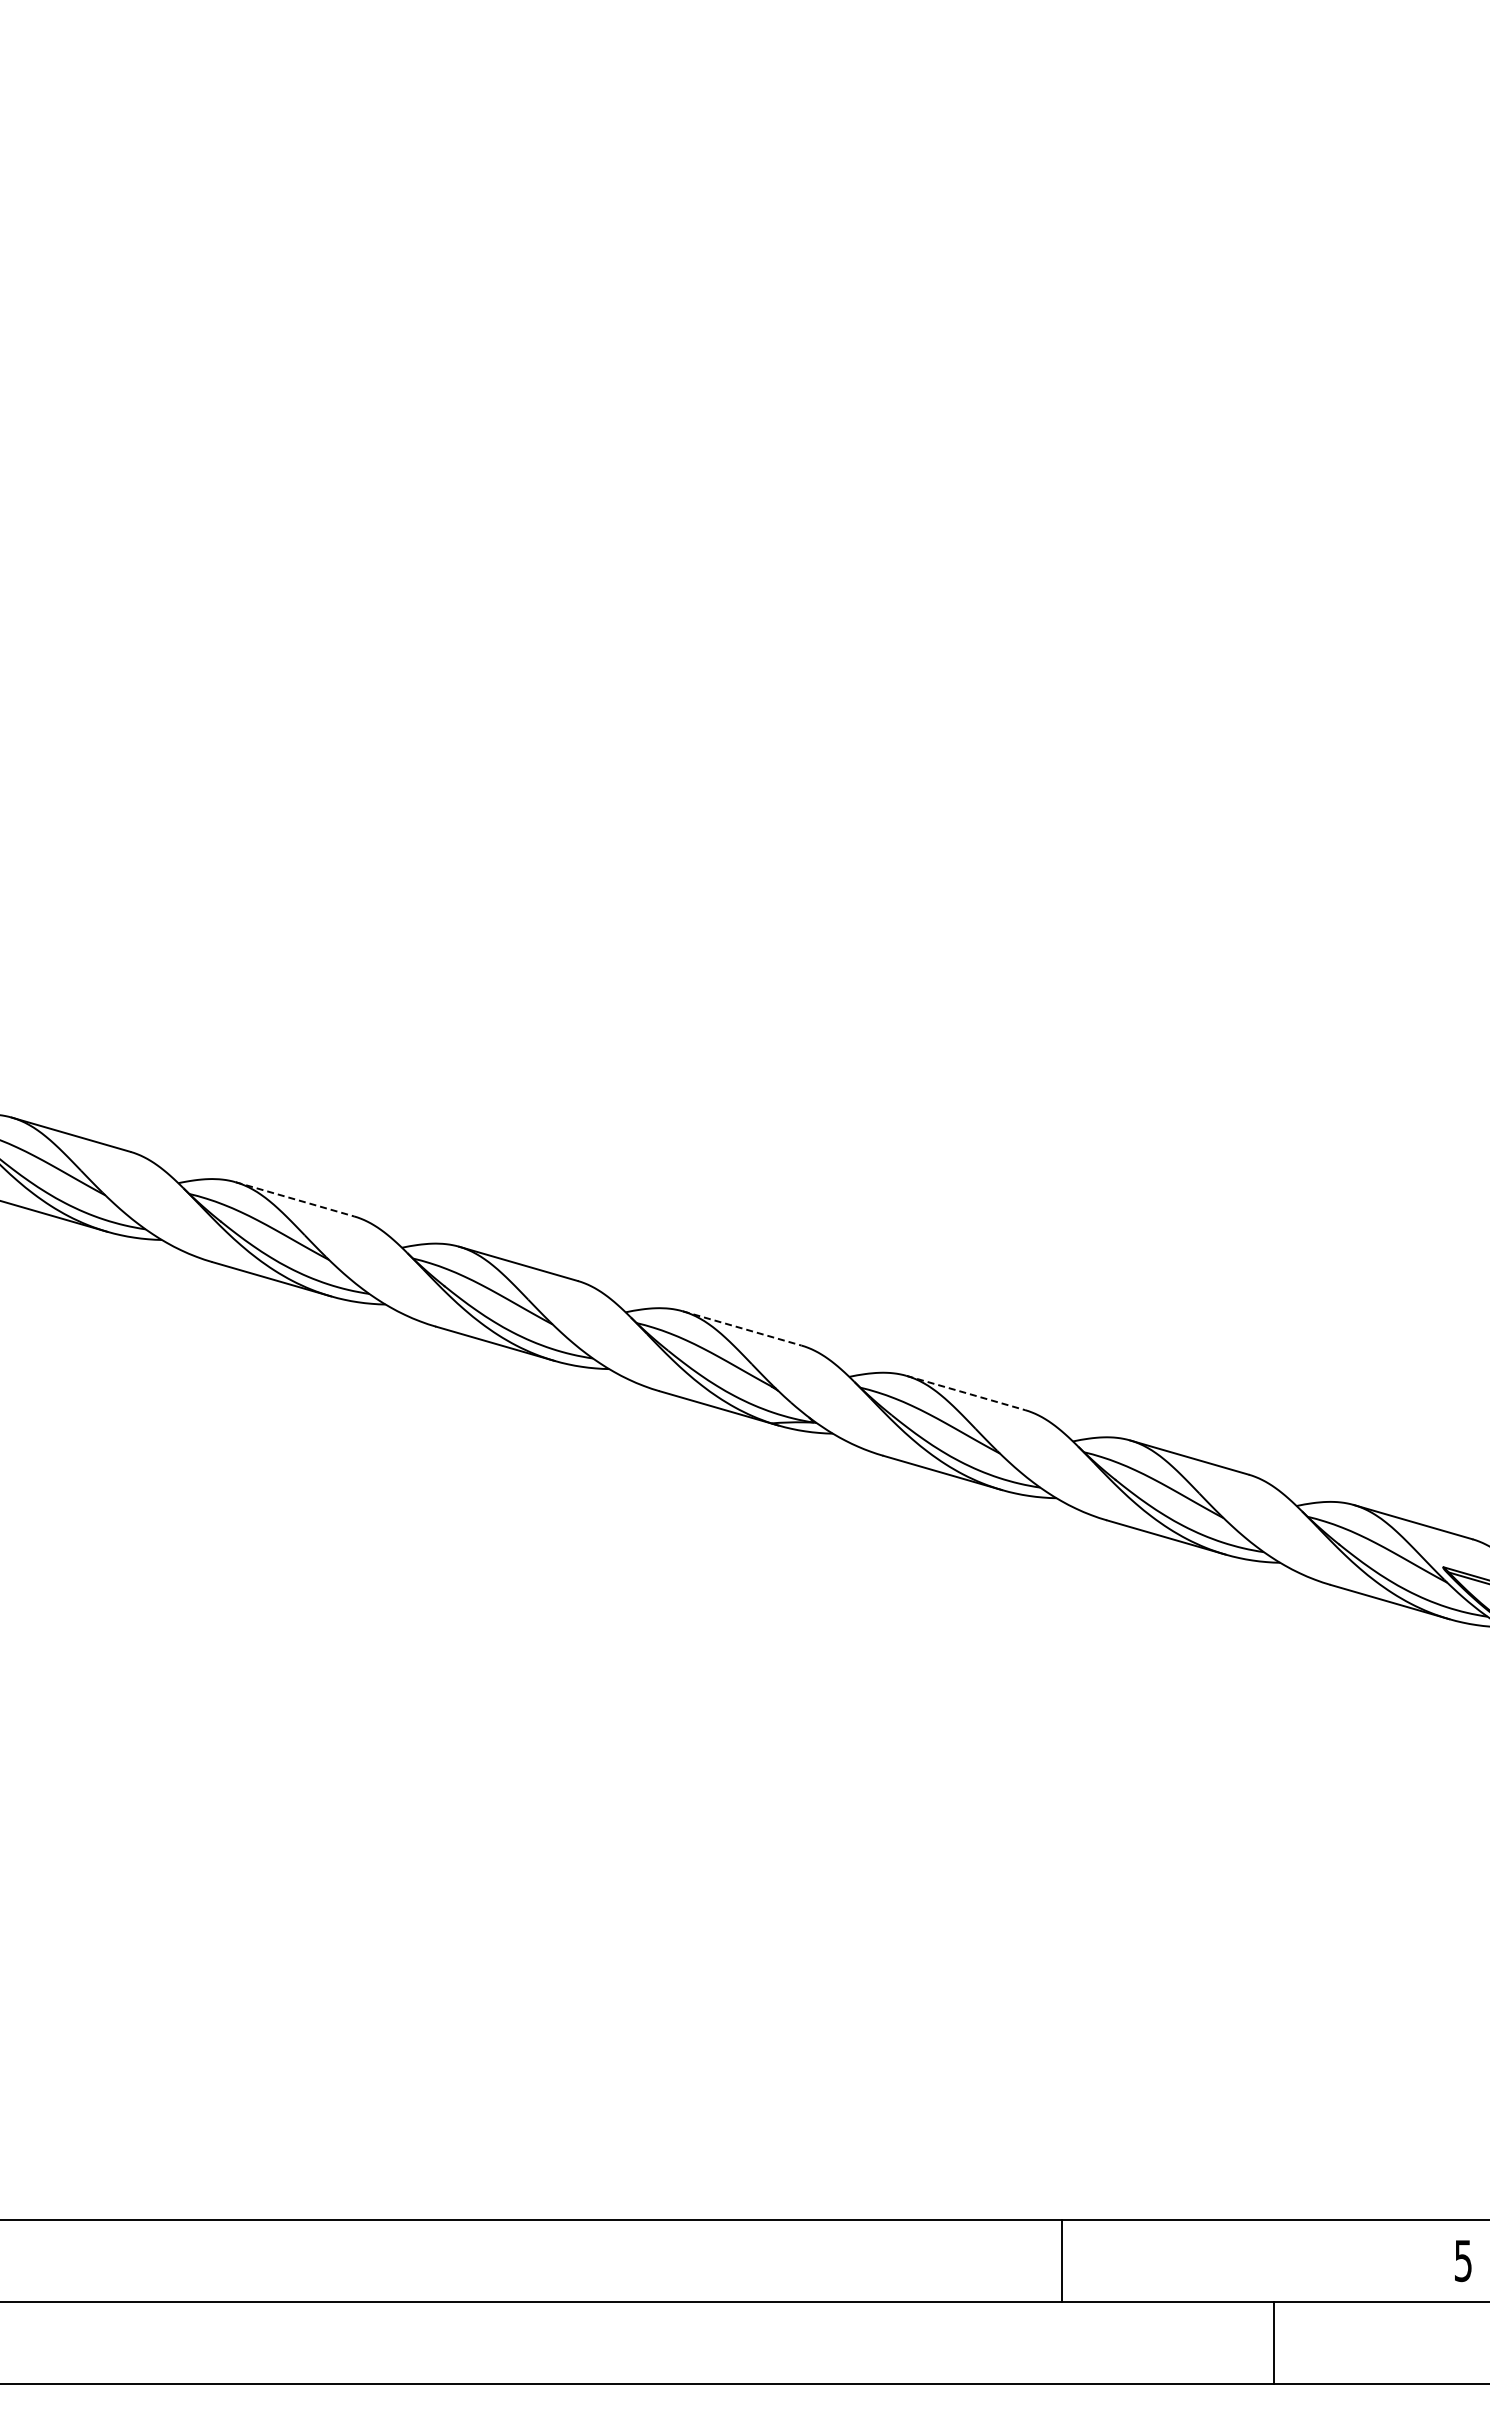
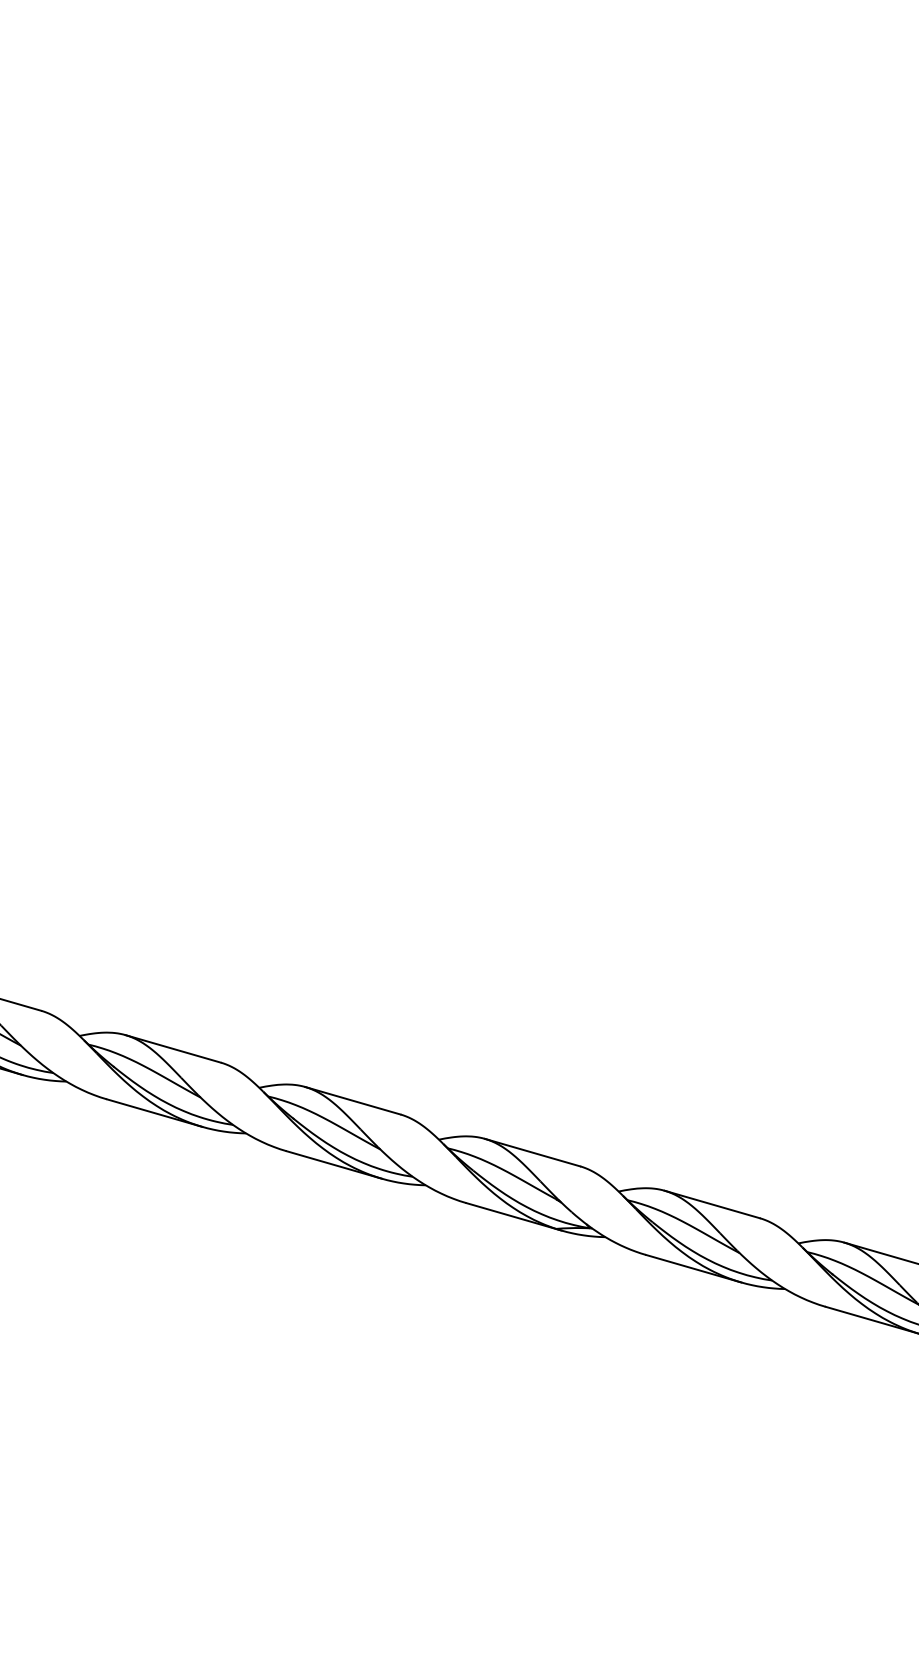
line: (294, 1199) -> (172, 1049), dashed -> solid
line: (742, 1328) -> (532, 1152), dashed -> solid
line: (965, 1393) -> (712, 1204), dashed -> solid

